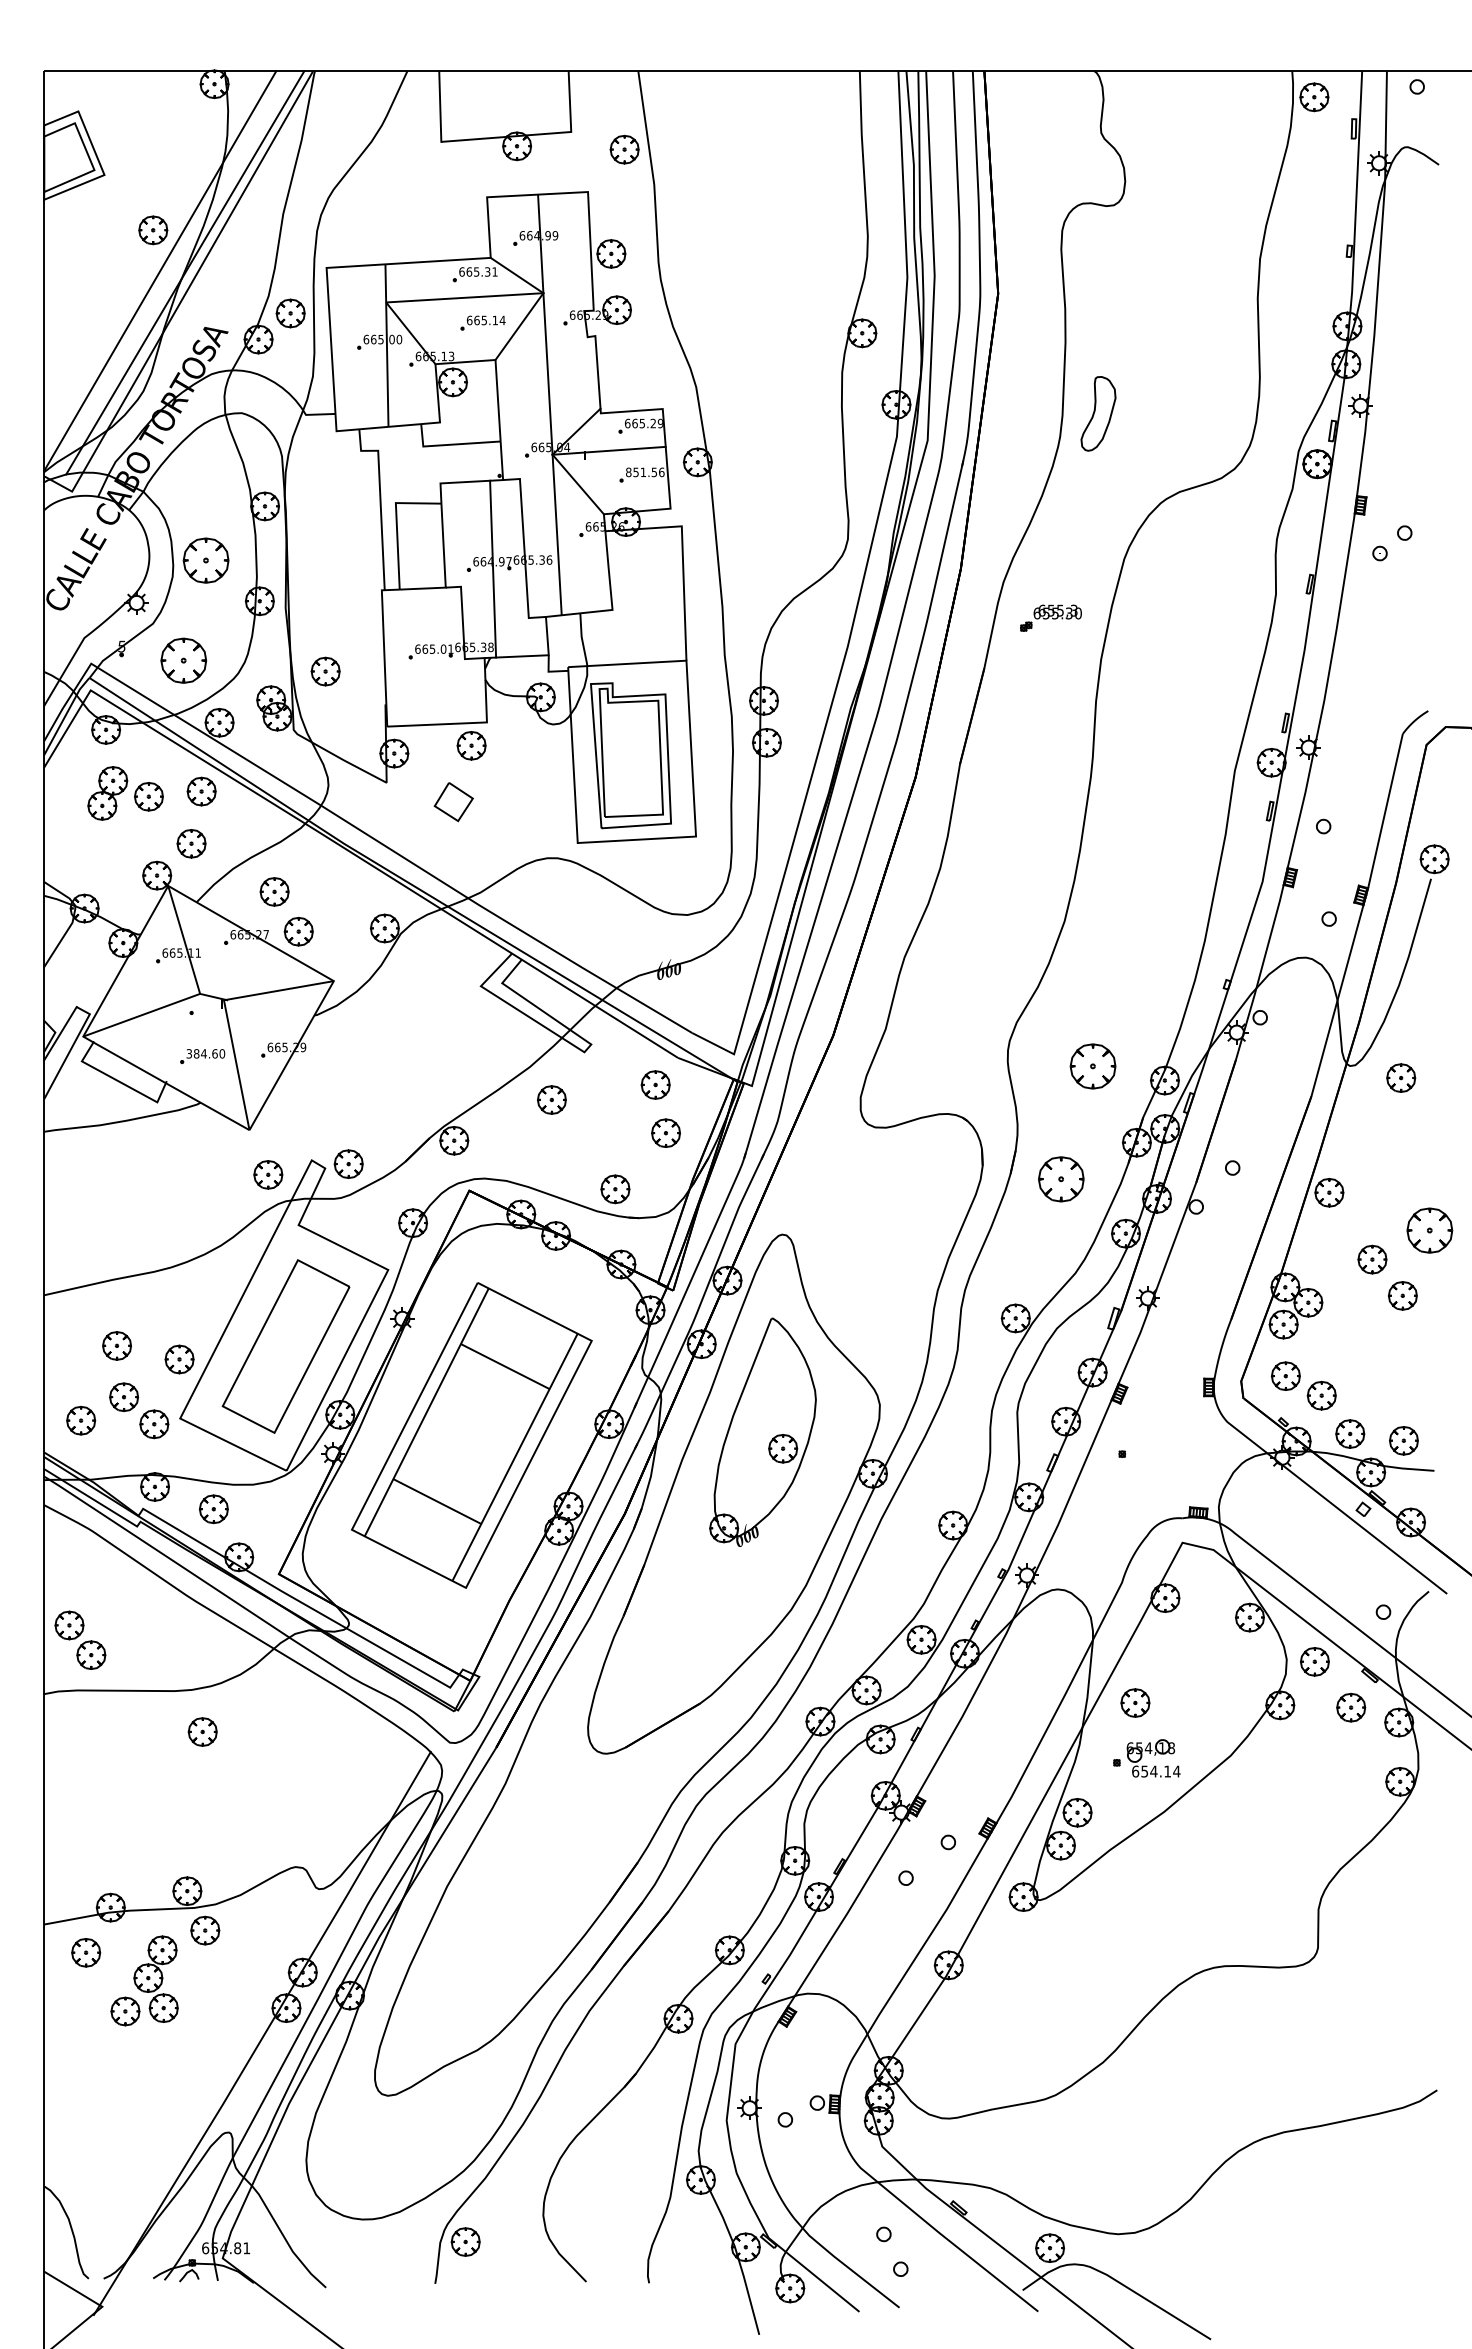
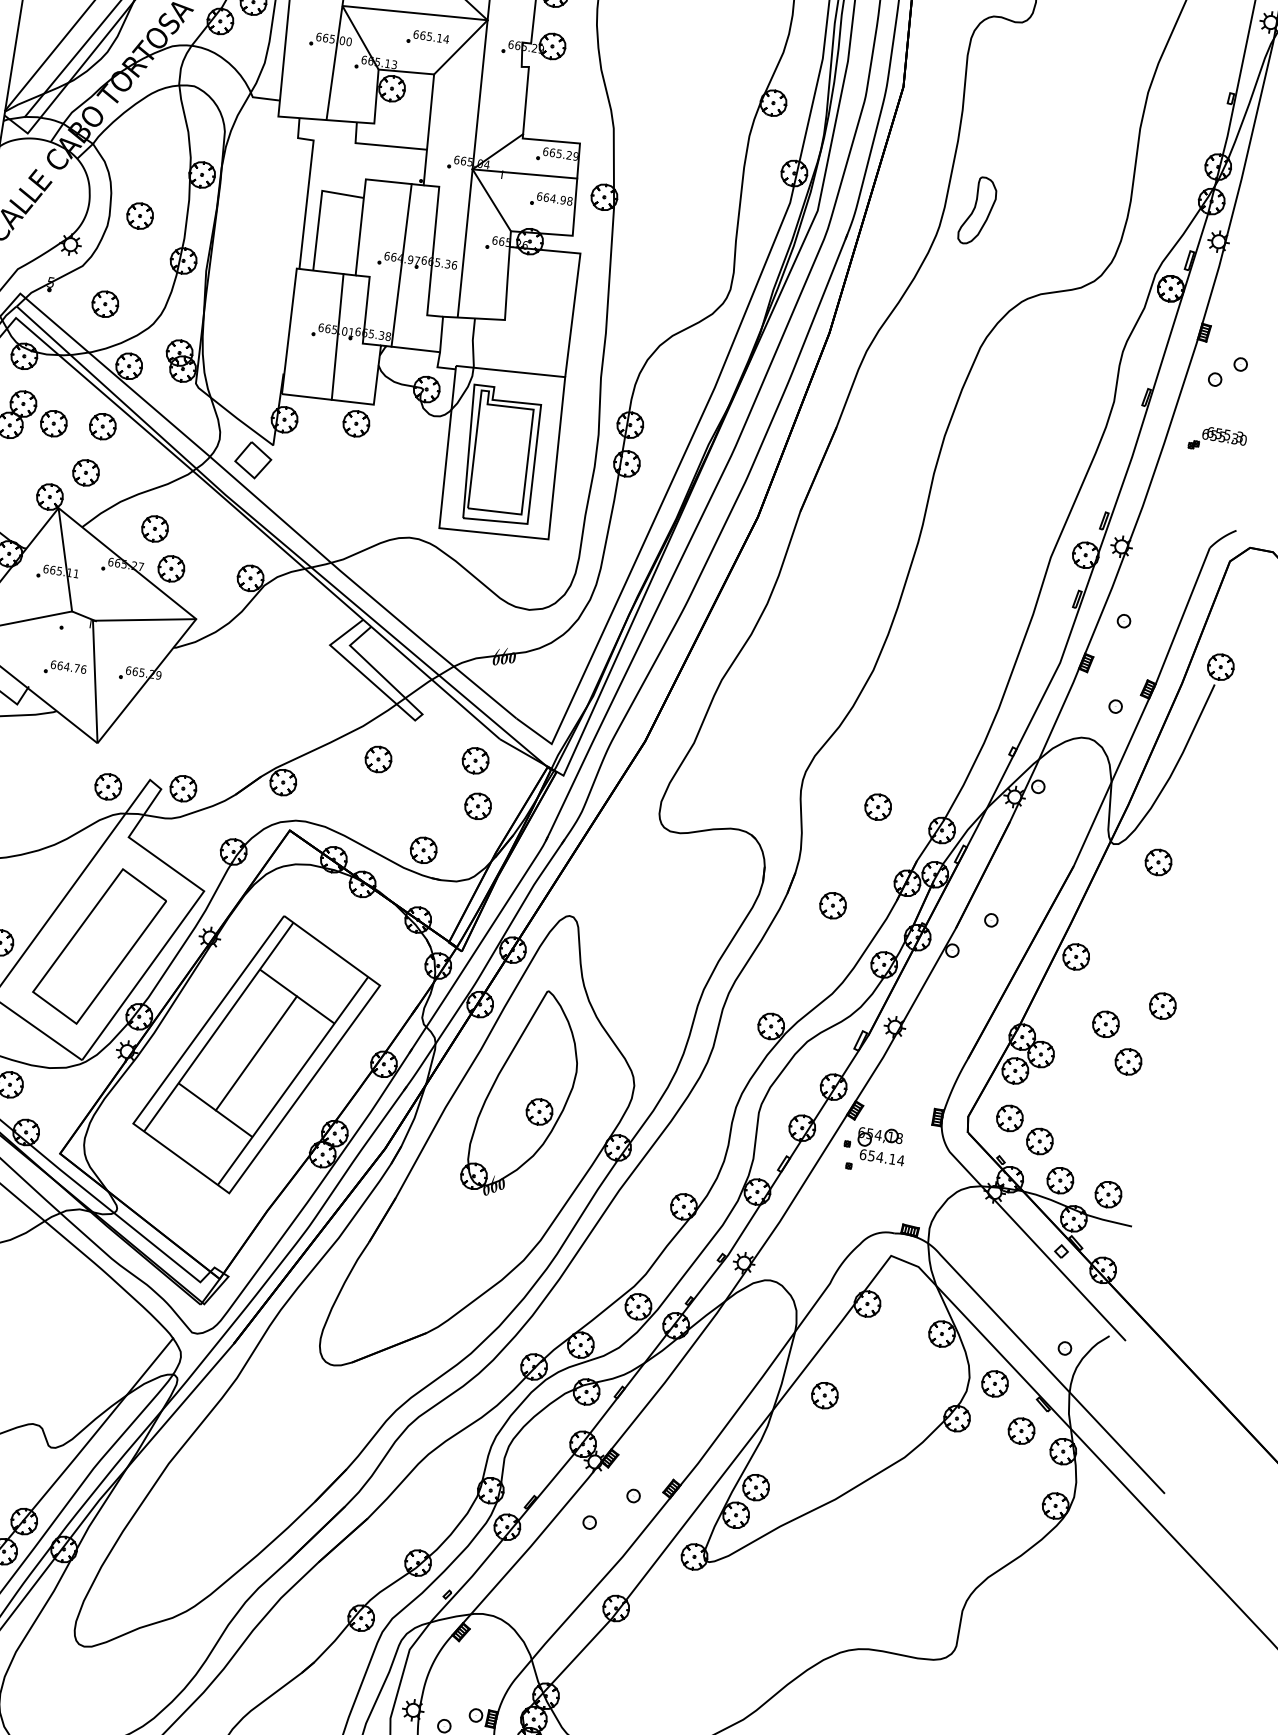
text: (645, 472) -> (555, 199), 851.56 -> 664.98
part: (205, 560) -> (139, 215), size x0.62
part: (1050, 617) -> (1217, 439), moved
line: (436, 656) -> (337, 337), added
part: (183, 660) -> (105, 304), size x0.62
part: (325, 671) -> (233, 334), removed
part: (453, 802) -> (252, 460), moved
text: (205, 1053) -> (68, 666), 384.60 -> 664.76
part: (1092, 1066) -> (877, 807), size x0.62
part: (1061, 1178) -> (833, 905), size x0.62
part: (1430, 1230) -> (1163, 1006), size x0.62
line: (470, 1433) -> (255, 1052), added
part: (1146, 1758) -> (875, 1144), moved

